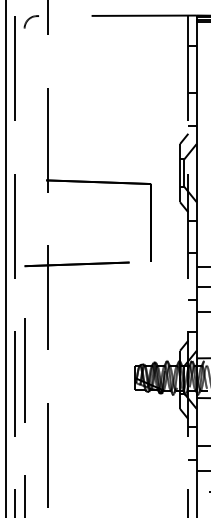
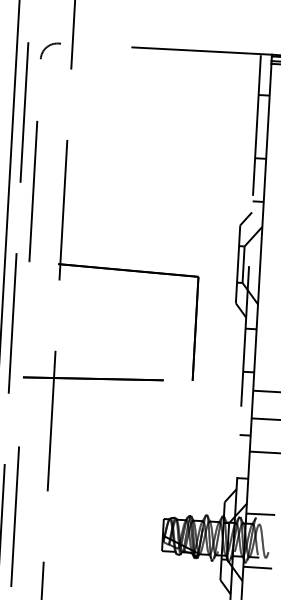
line: (25, 128) -> (34, 193), added

